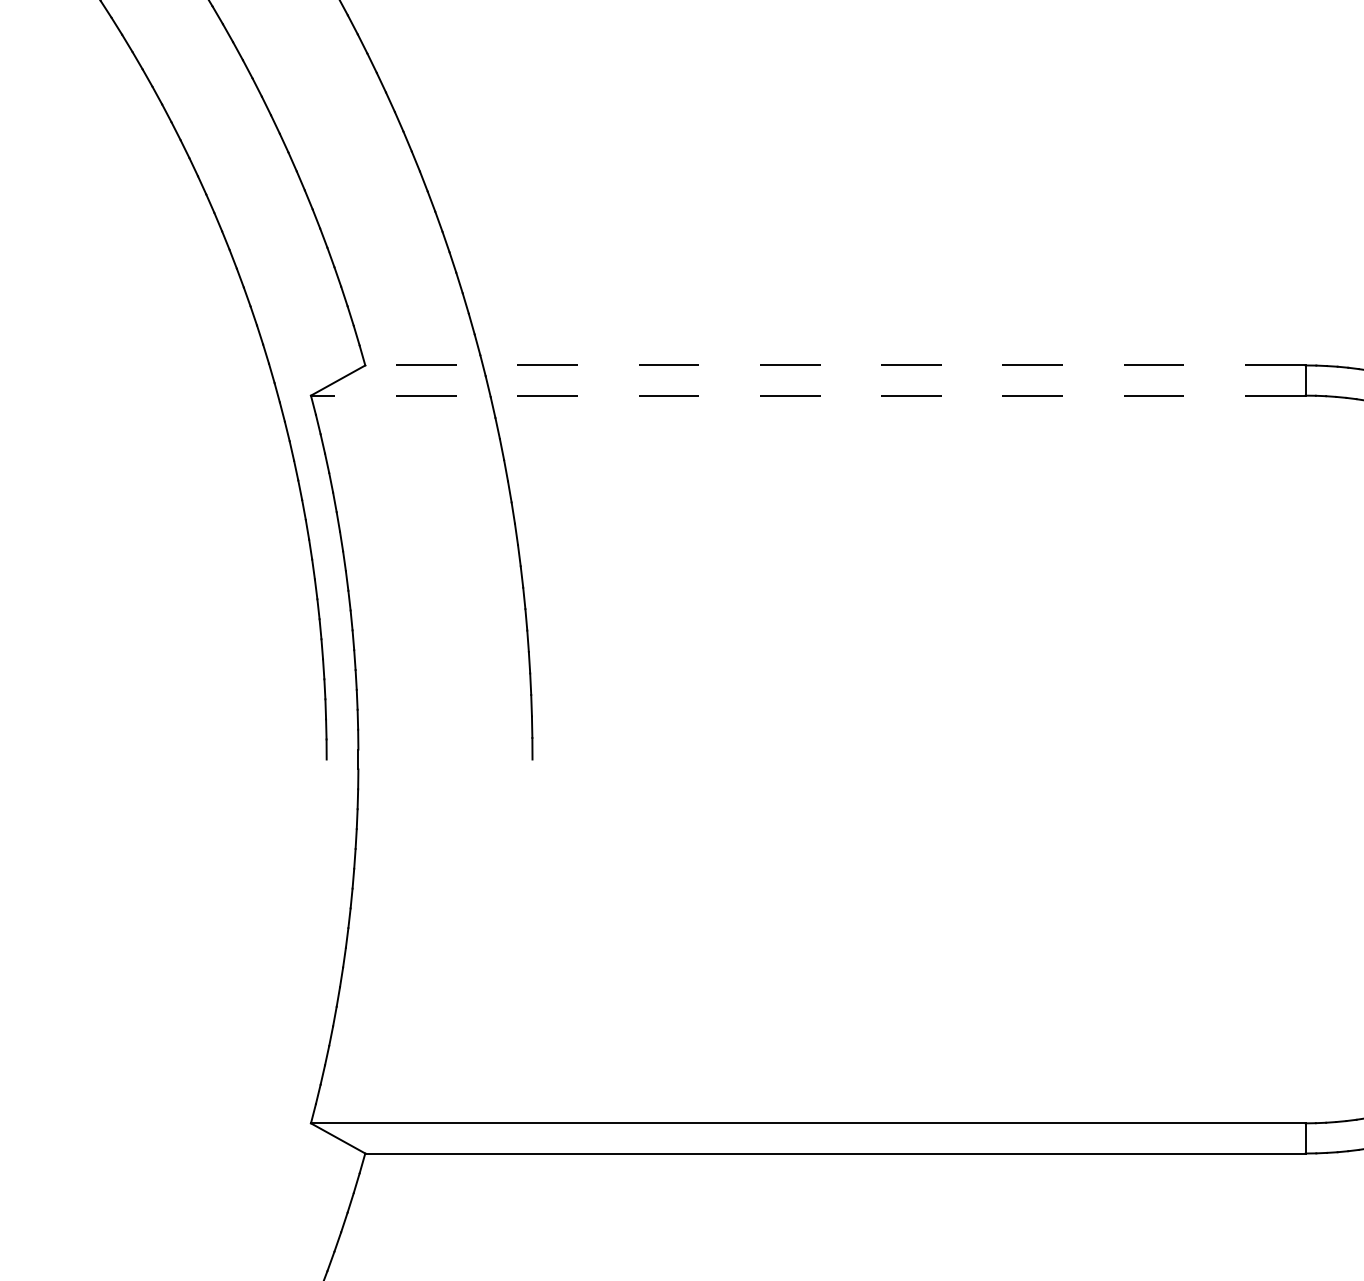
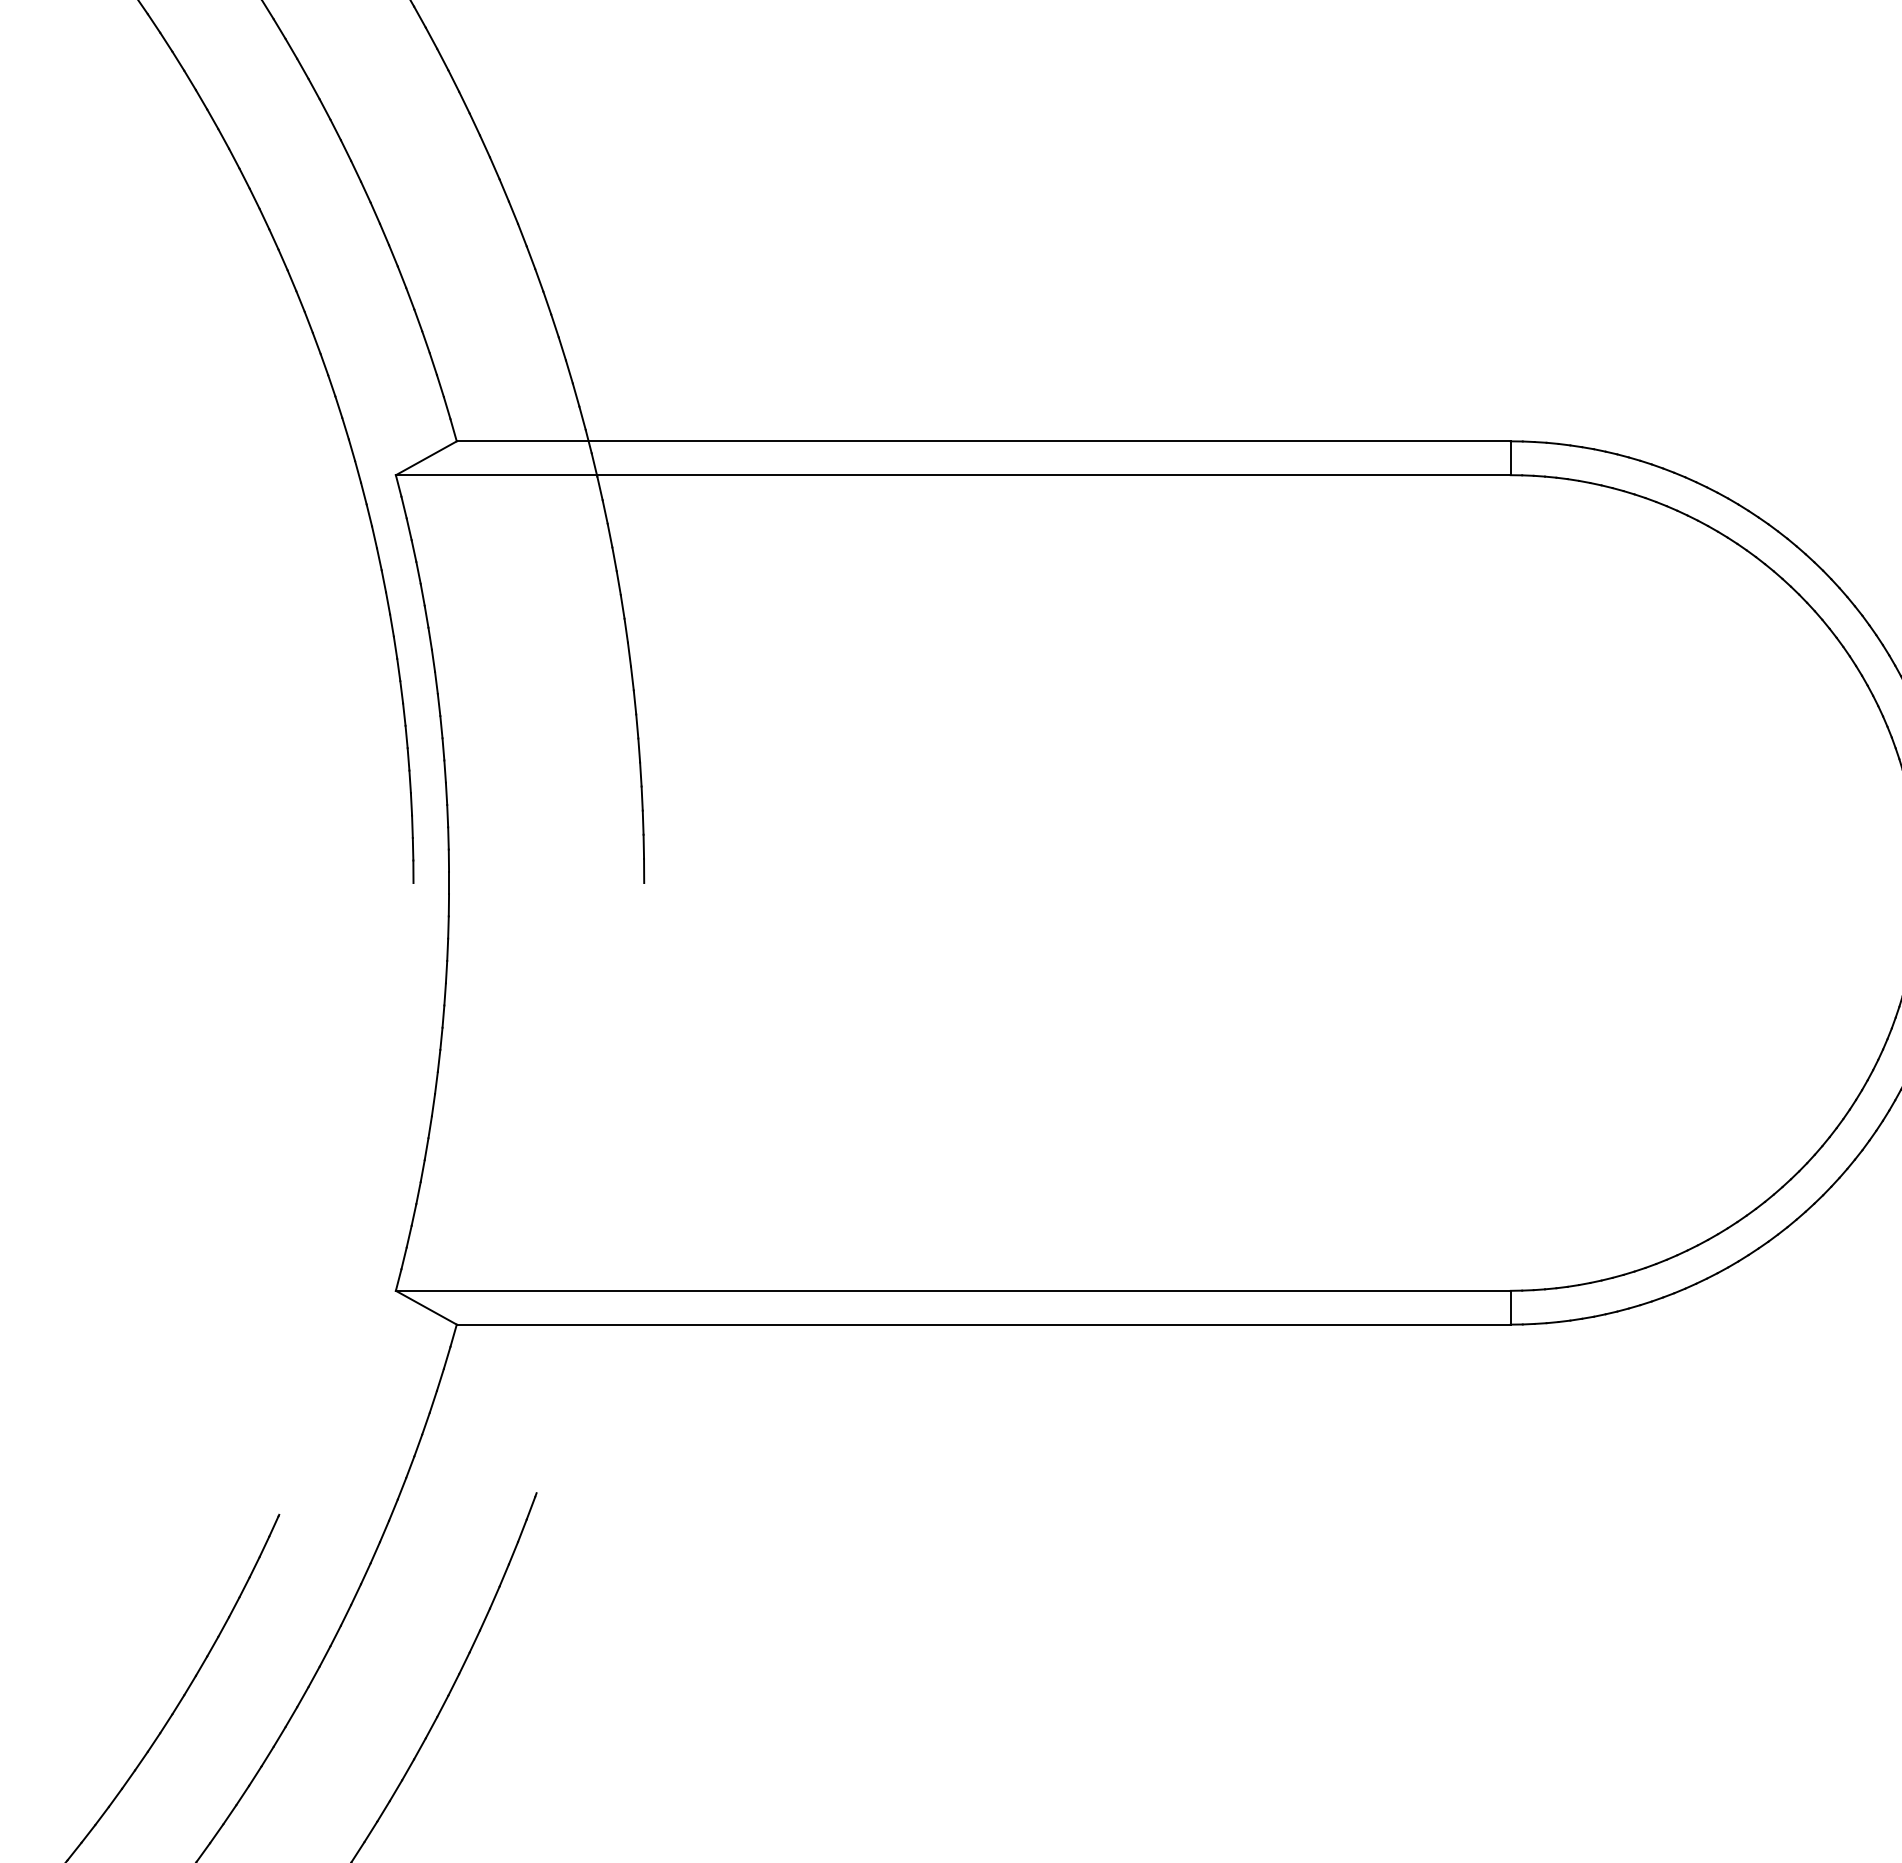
line: (835, 365) -> (983, 441), dashed -> solid
line: (807, 395) -> (952, 475), dashed -> solid

